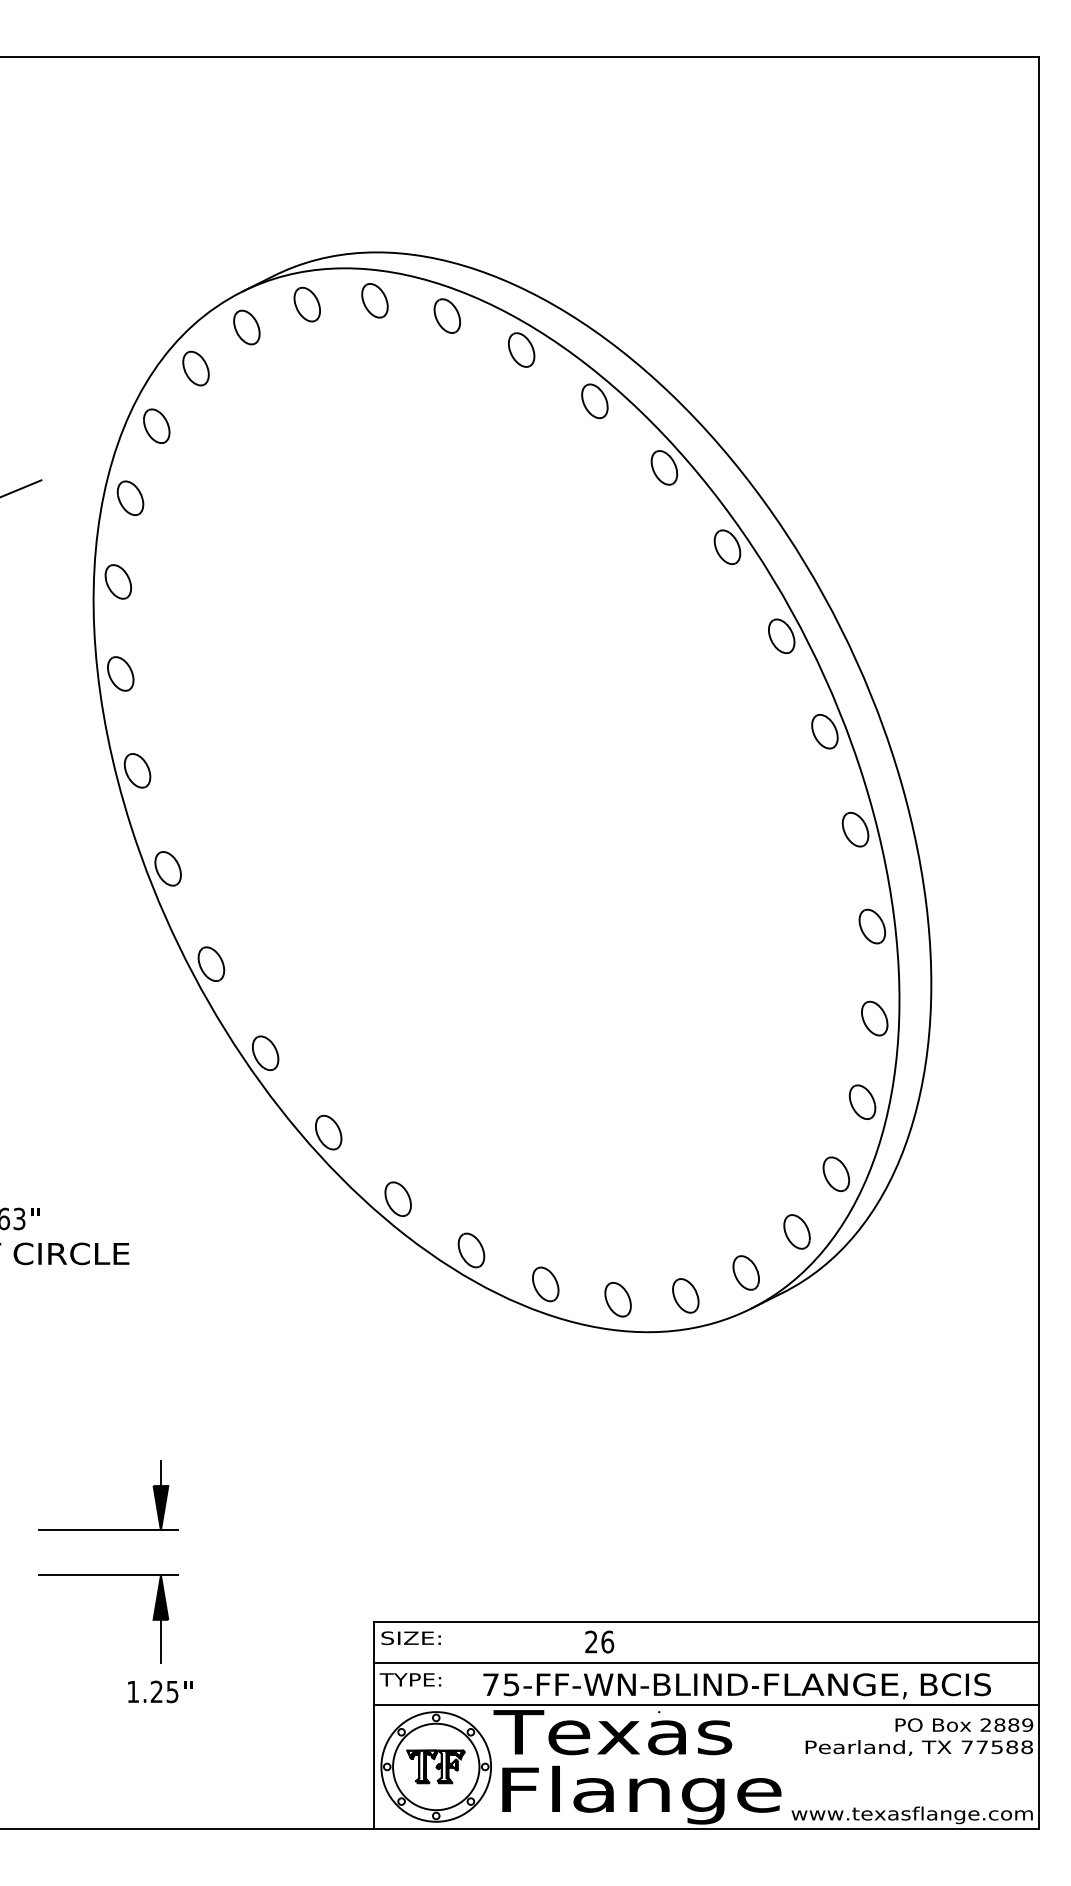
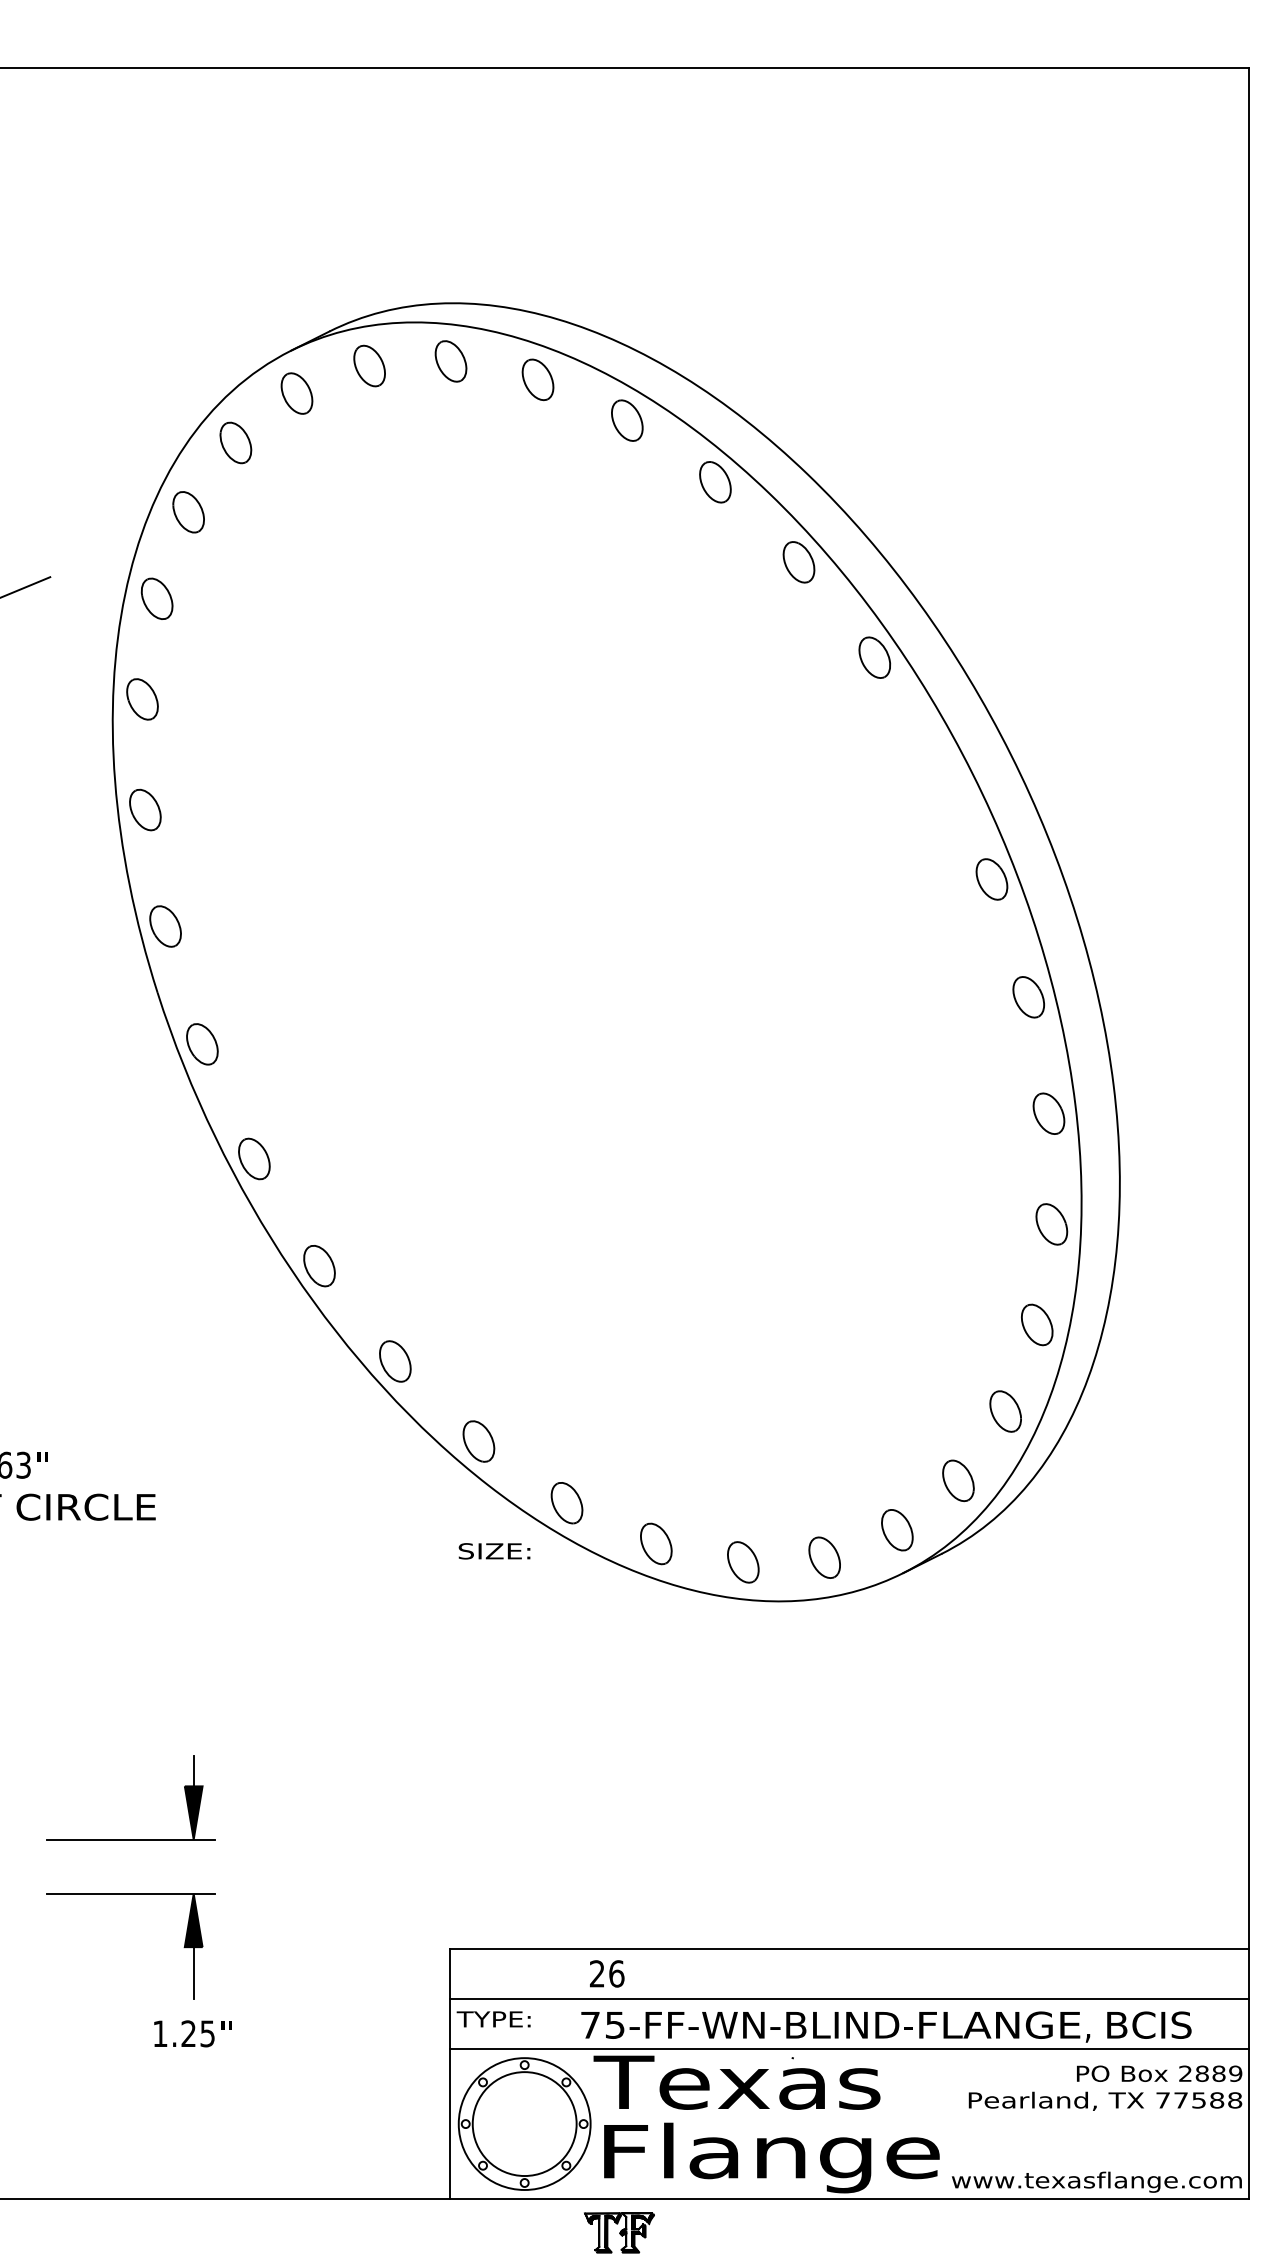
part: (781, 636) -> (939, 764), removed
text: (411, 1638) -> (494, 1551), moved
text: (599, 1641) -> (607, 1973), moved
part: (436, 1766) -> (619, 2232), moved

